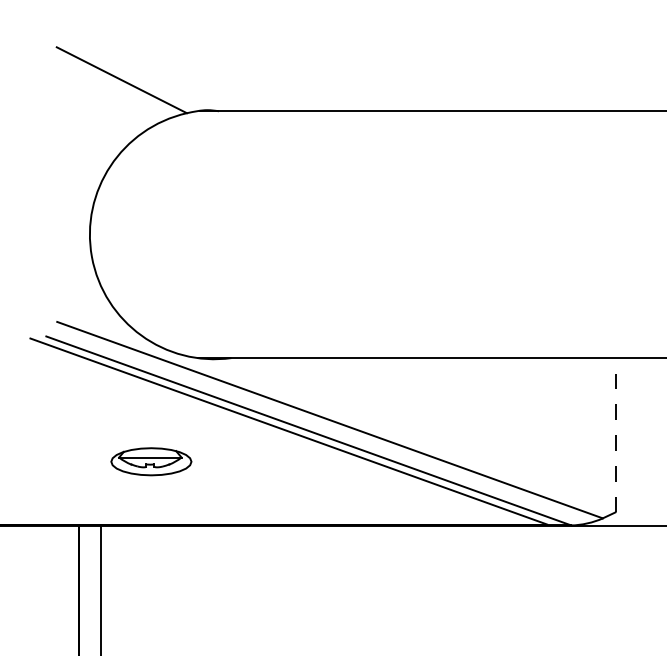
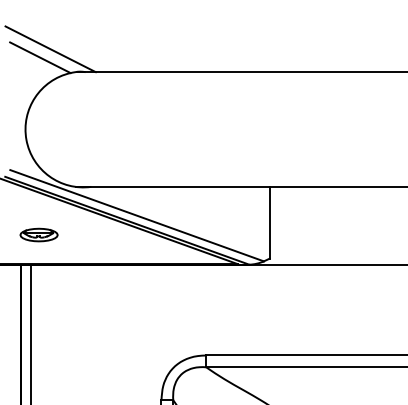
line: (143, 62) -> (50, 49), added
line: (614, 434) -> (269, 222), dashed -> solid
part: (150, 460) -> (38, 234), moved

